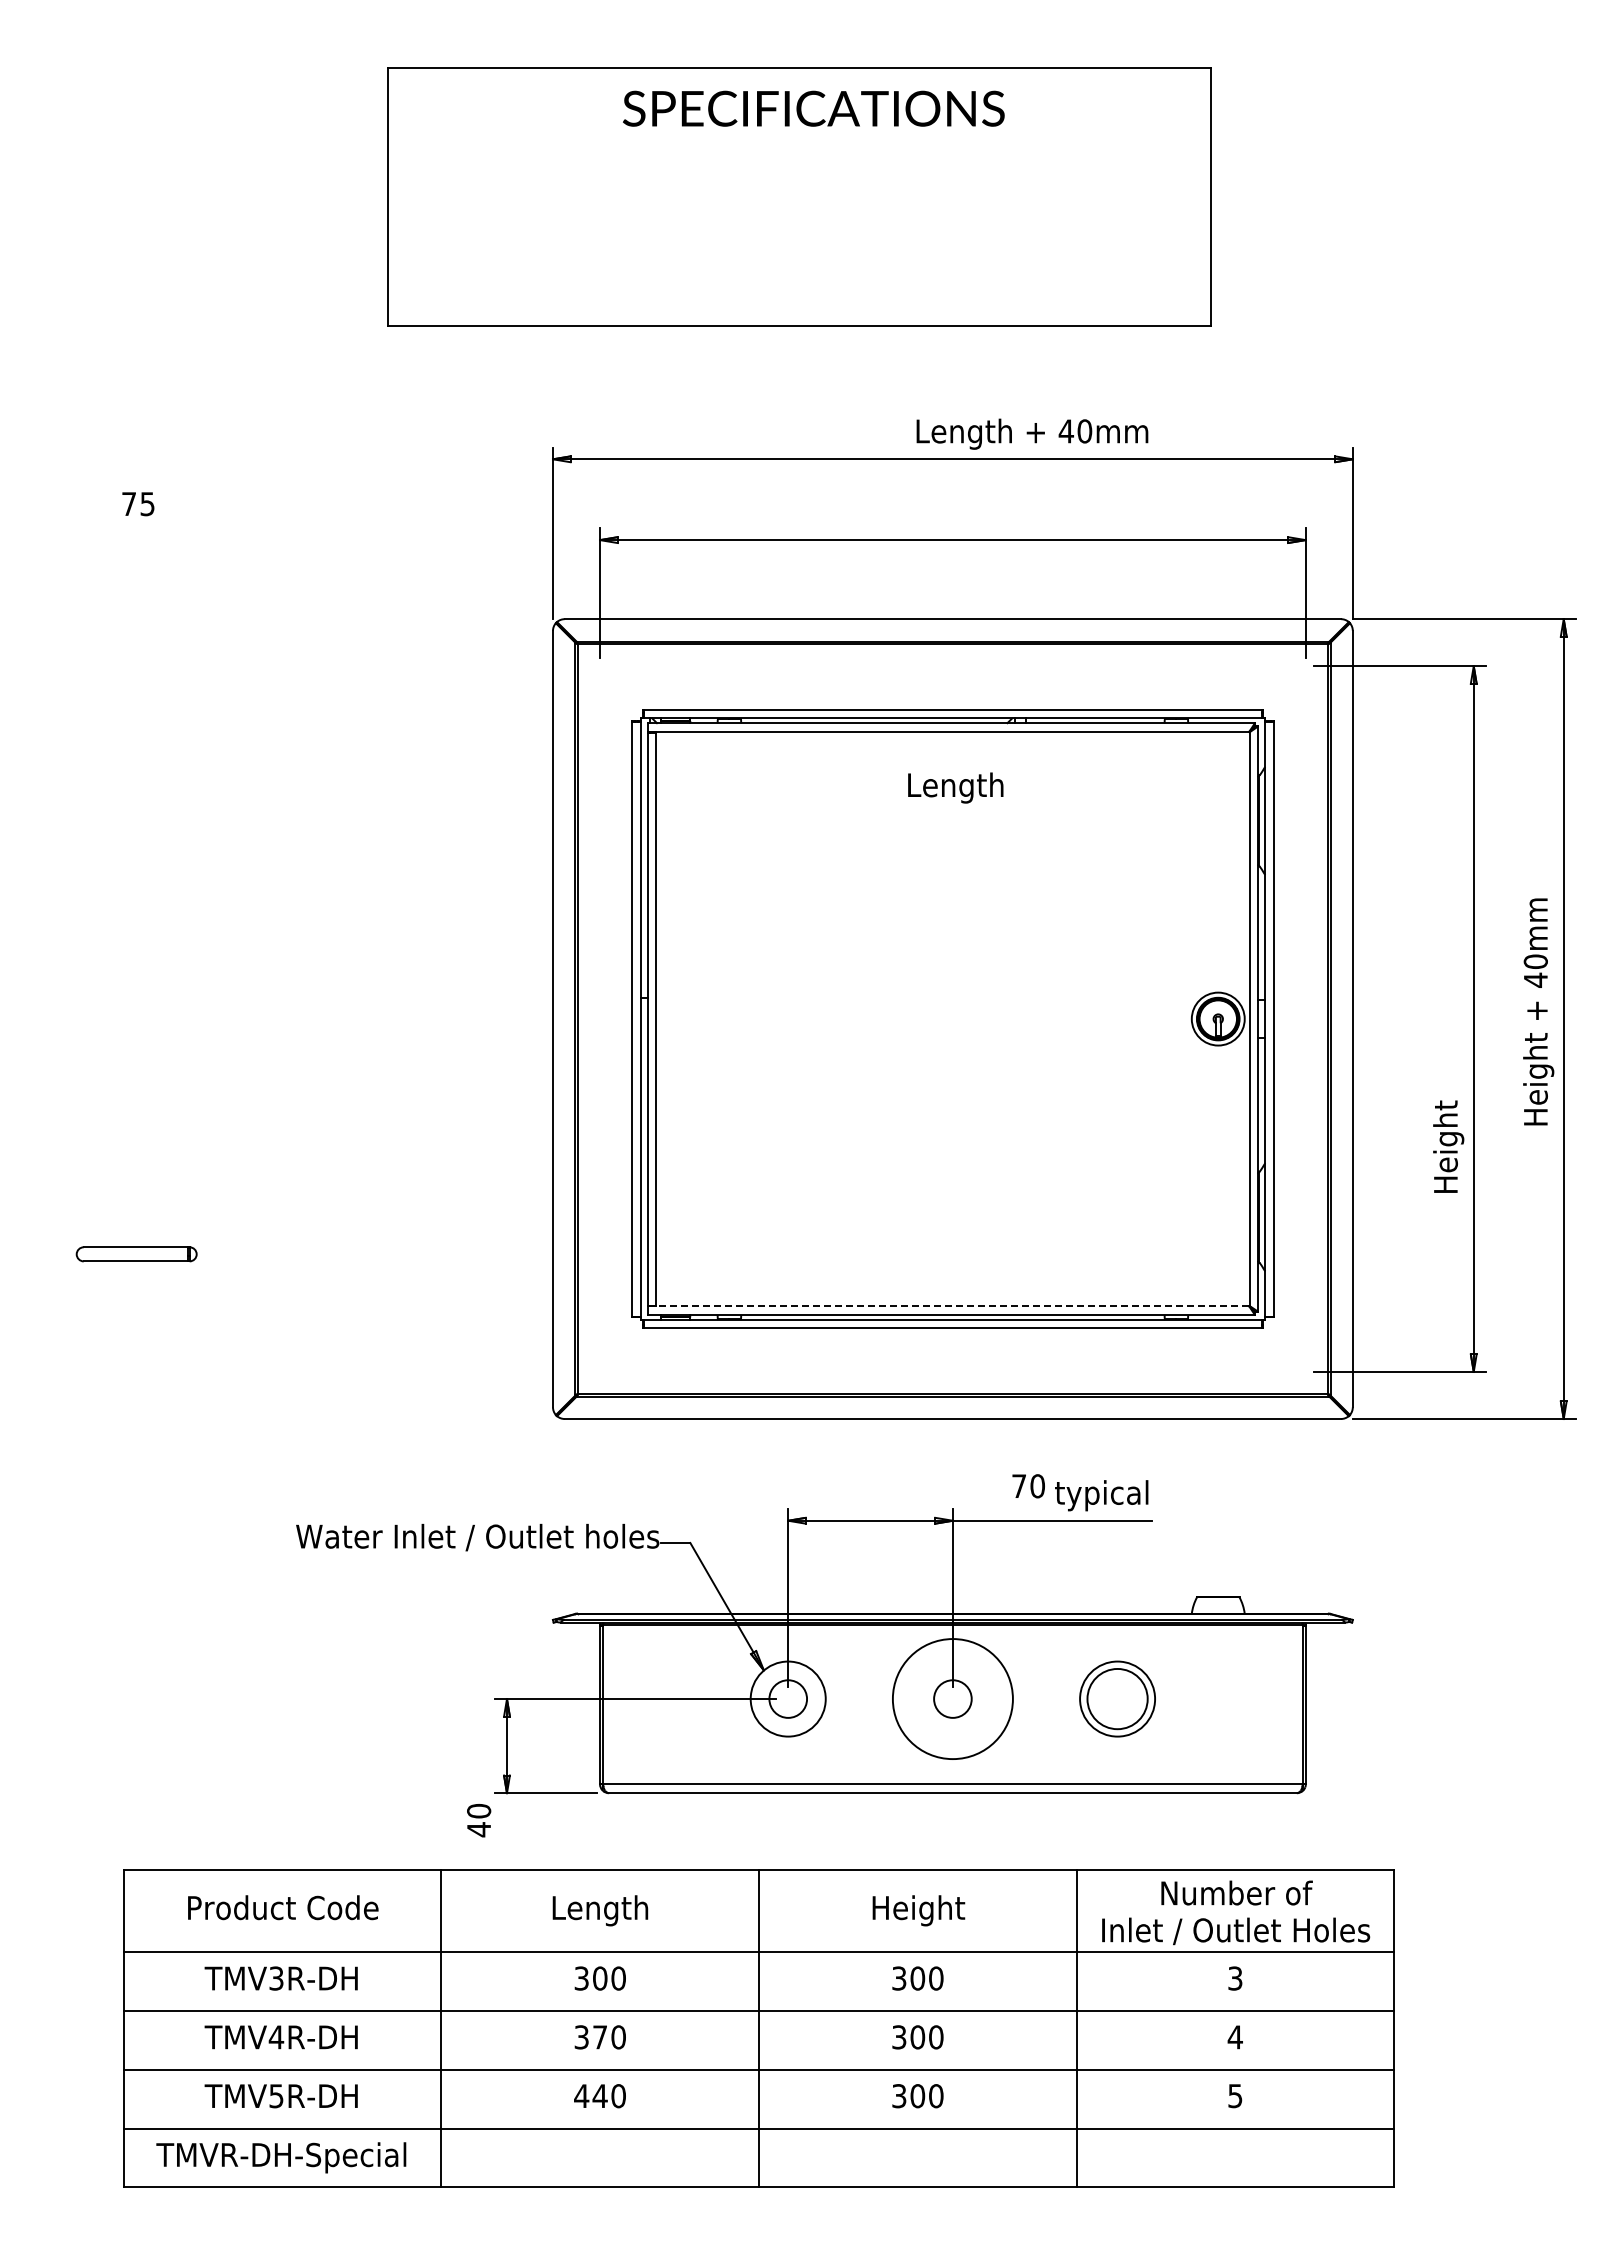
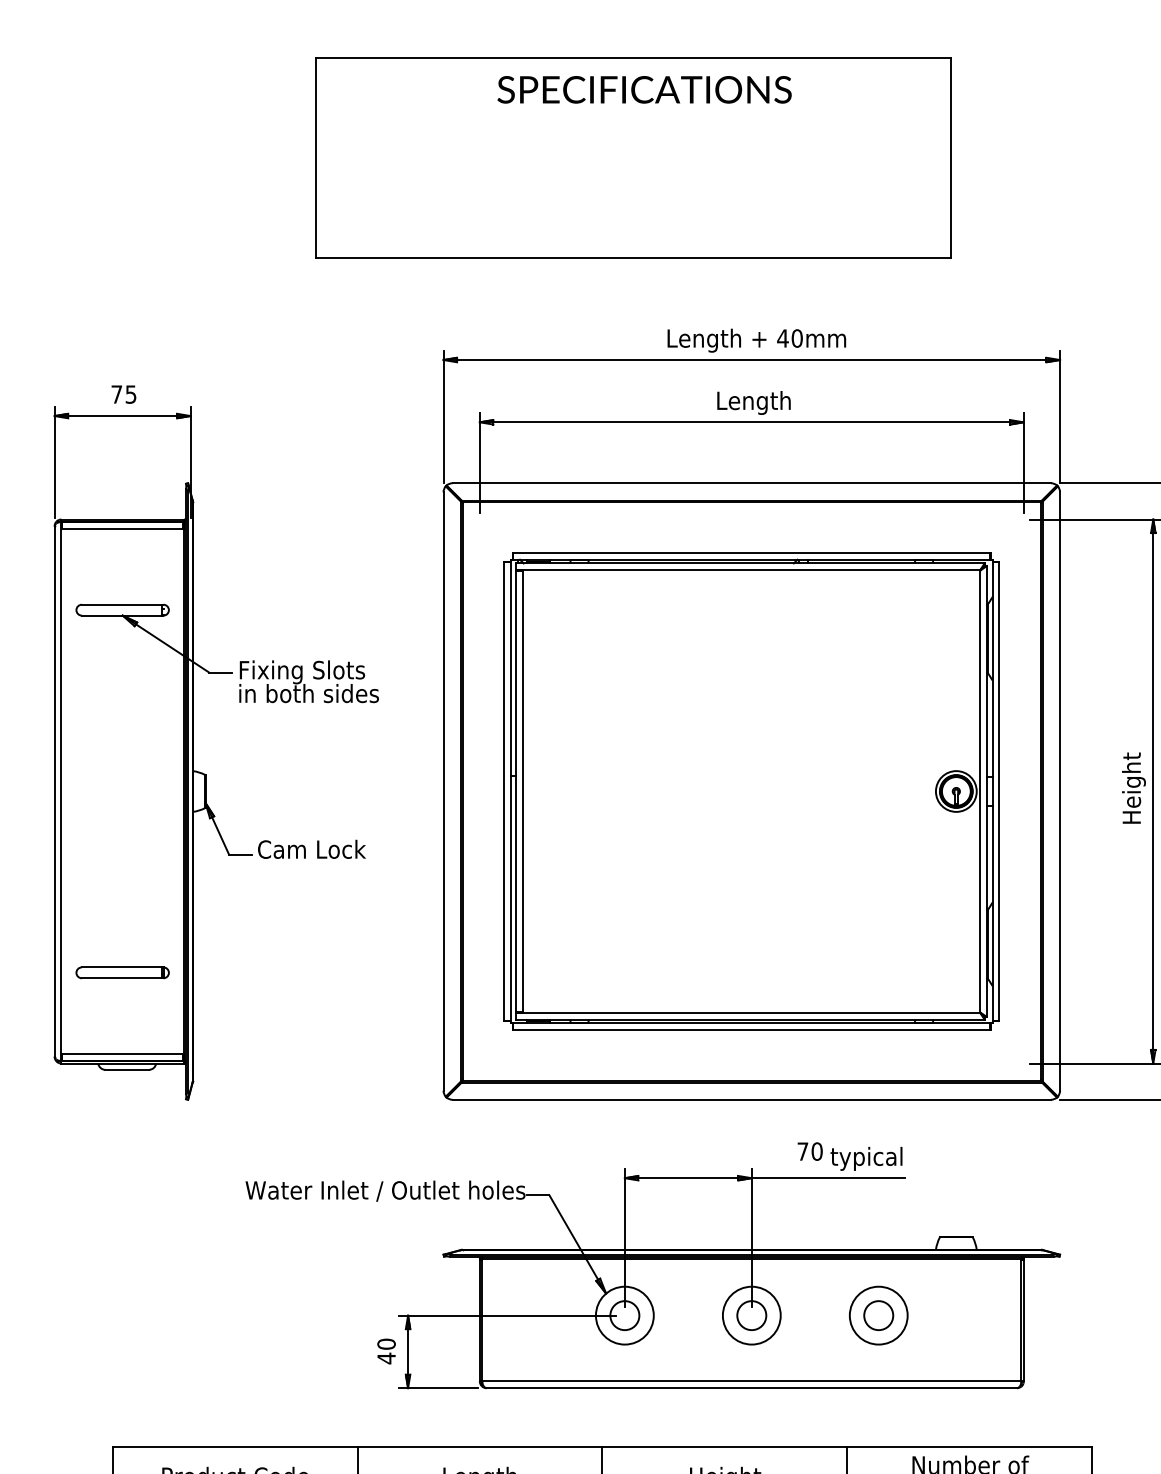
text: (1032, 433) -> (756, 340), moved
text: (955, 787) -> (753, 402), moved
part: (228, 969) -> (193, 753), added
text: (1448, 1146) -> (1133, 787), moved
line: (948, 1306) -> (748, 1013), dashed -> solid
circle: (952, 1698) -> (751, 1315), size x0.62
circle: (1117, 1698) -> (878, 1315), size x0.62
text: (479, 1820) -> (386, 1351), moved

